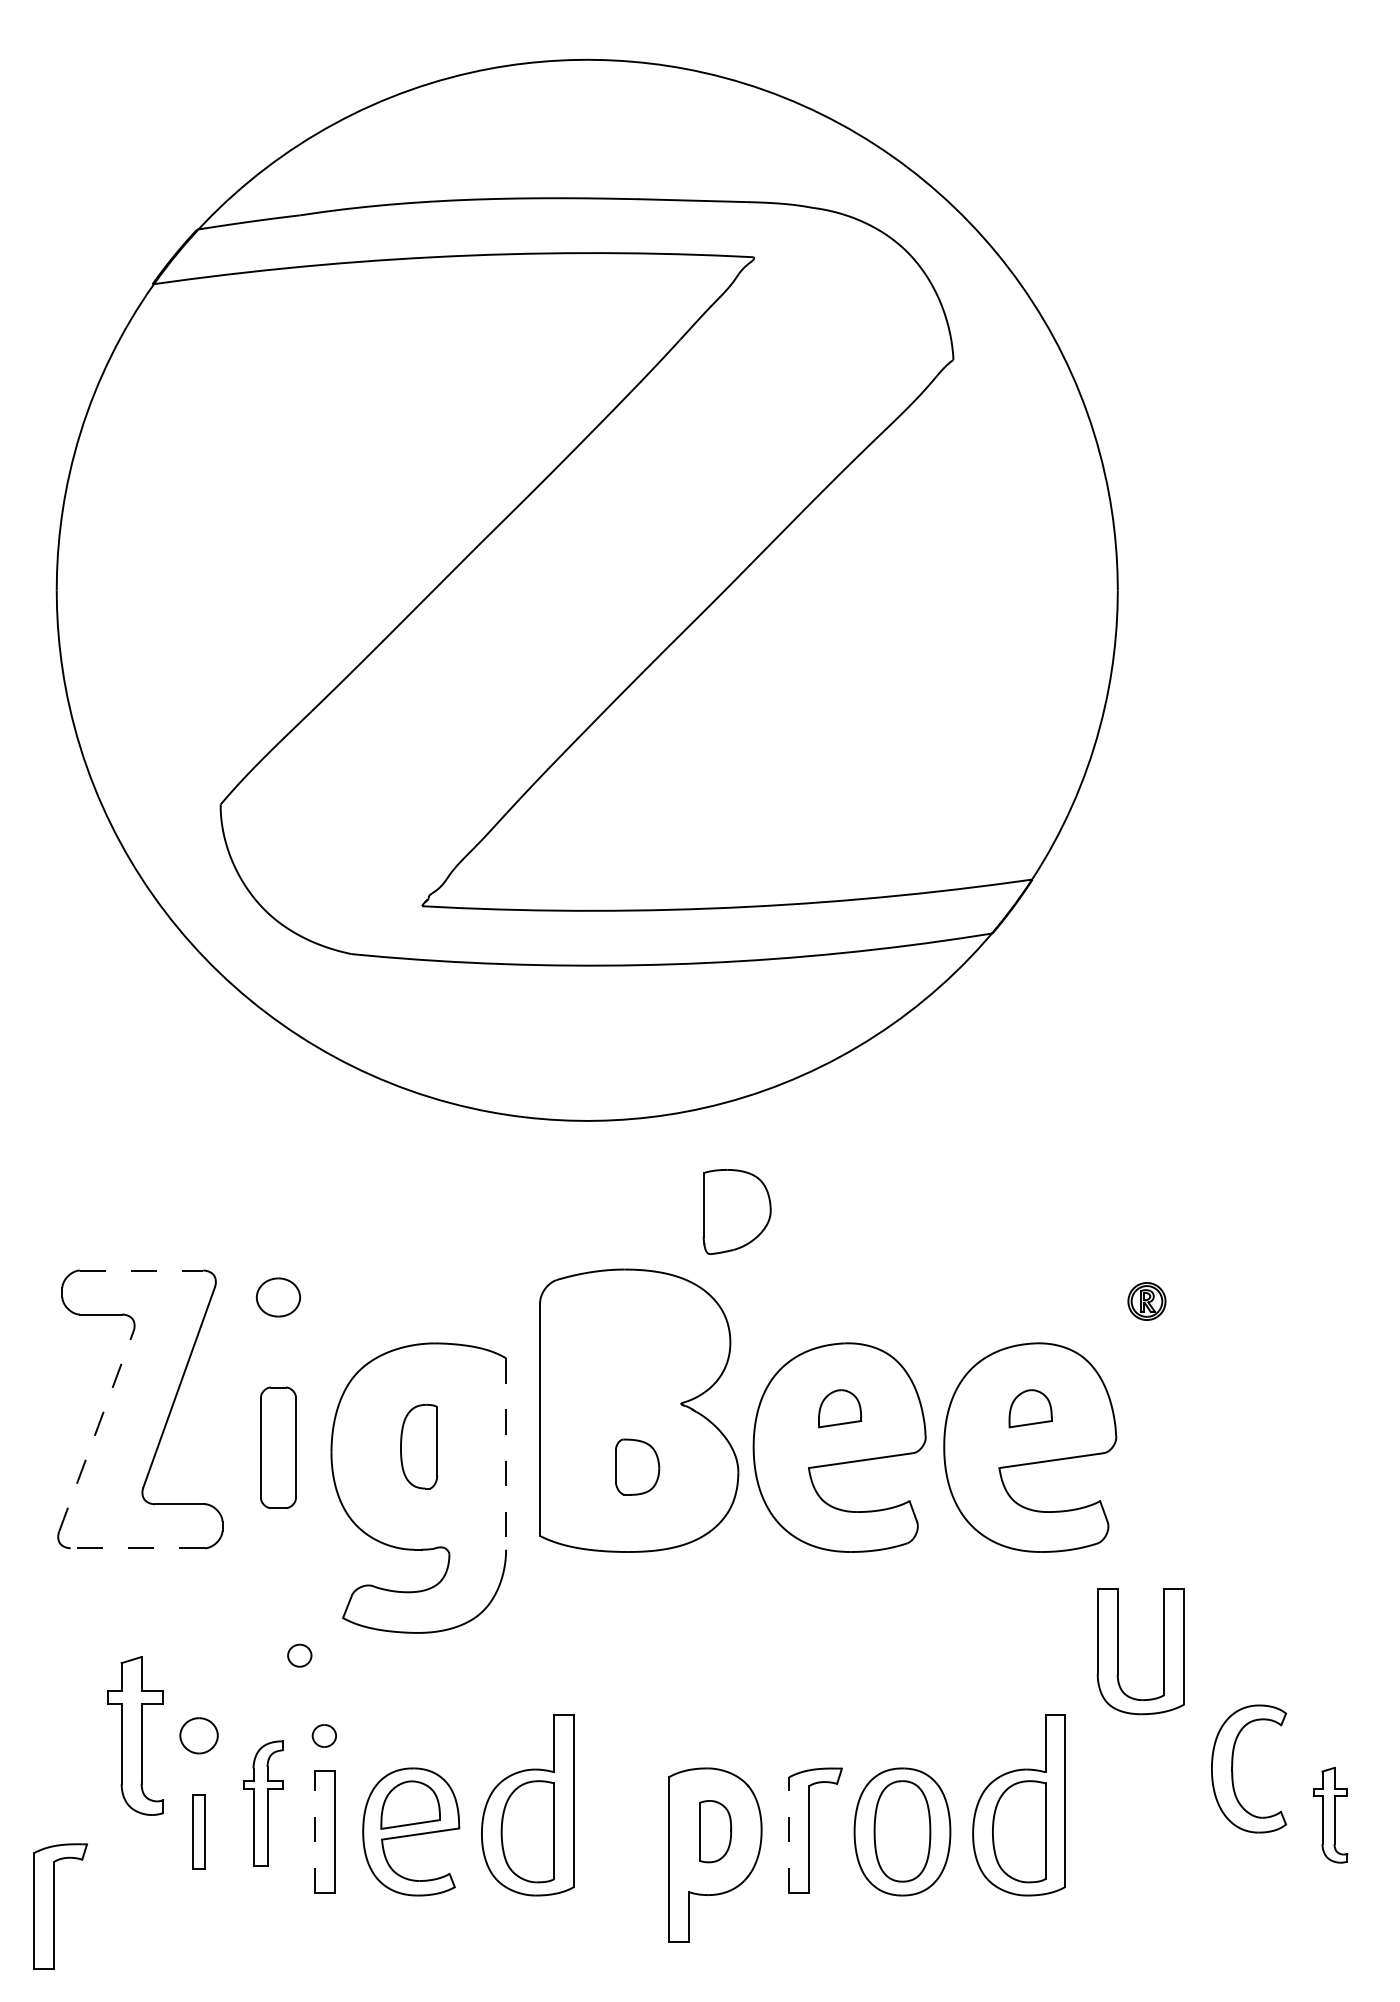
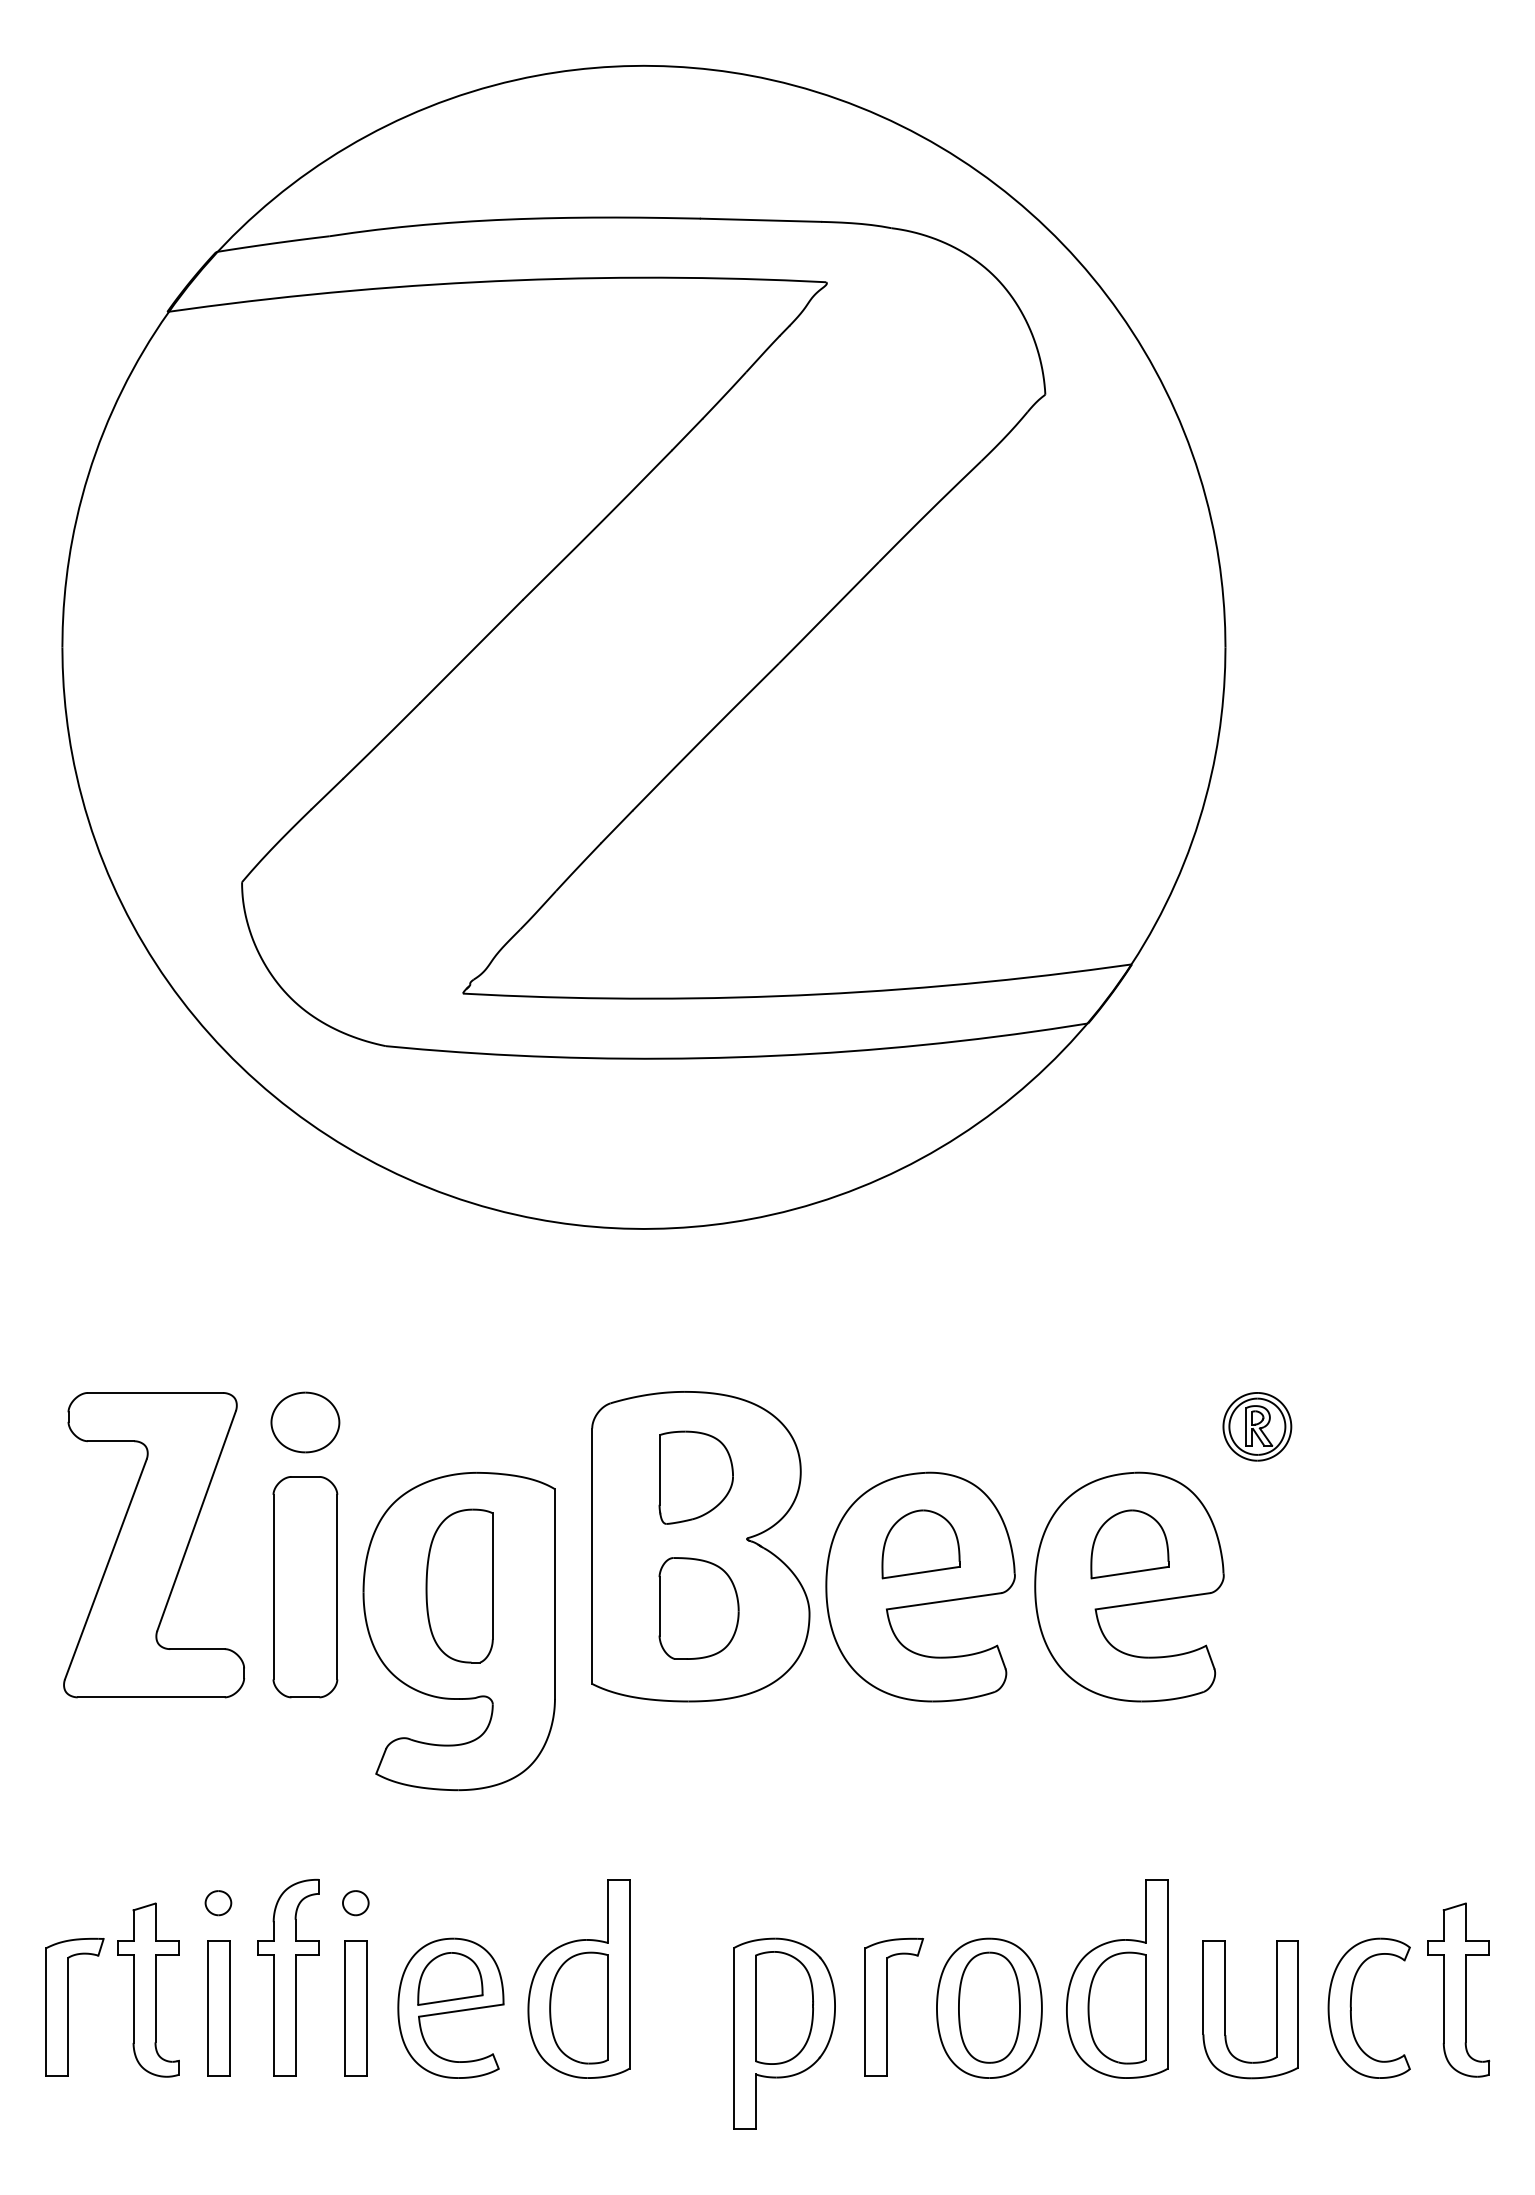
part: (736, 1211) -> (695, 1477), moved
line: (141, 1270) -> (155, 1392), dashed -> solid
part: (278, 1297) -> (305, 1422), size x1.43
part: (1147, 1301) -> (1257, 1426), size x1.67
part: (839, 1408) -> (920, 1544), size x1.67
part: (1030, 1408) -> (1129, 1544), size x1.67
line: (96, 1430) -> (106, 1568), dashed -> solid
part: (419, 1446) -> (459, 1585), size x1.67
part: (278, 1448) -> (305, 1587), size x1.67
line: (505, 1454) -> (554, 1594), dashed -> solid
part: (637, 1467) -> (698, 1608), size x1.67
line: (138, 1548) -> (151, 1697), dashed -> solid
part: (1117, 1651) -> (1225, 2009), moved
part: (299, 1656) -> (328, 1815), removed
part: (135, 1735) -> (148, 1989), moved
part: (199, 1736) -> (218, 1903), size x0.62
part: (1232, 1768) -> (1351, 2007), moved
part: (263, 1803) -> (288, 1977), size x1.43
part: (1330, 1814) -> (1458, 1989), size x1.67
line: (314, 1831) -> (344, 2007), dashed -> solid
part: (715, 1831) -> (784, 2007), size x1.67
part: (199, 1832) -> (218, 2008), size x1.67
line: (789, 1835) -> (865, 2012), dashed -> solid
part: (60, 1906) -> (74, 2006), moved

